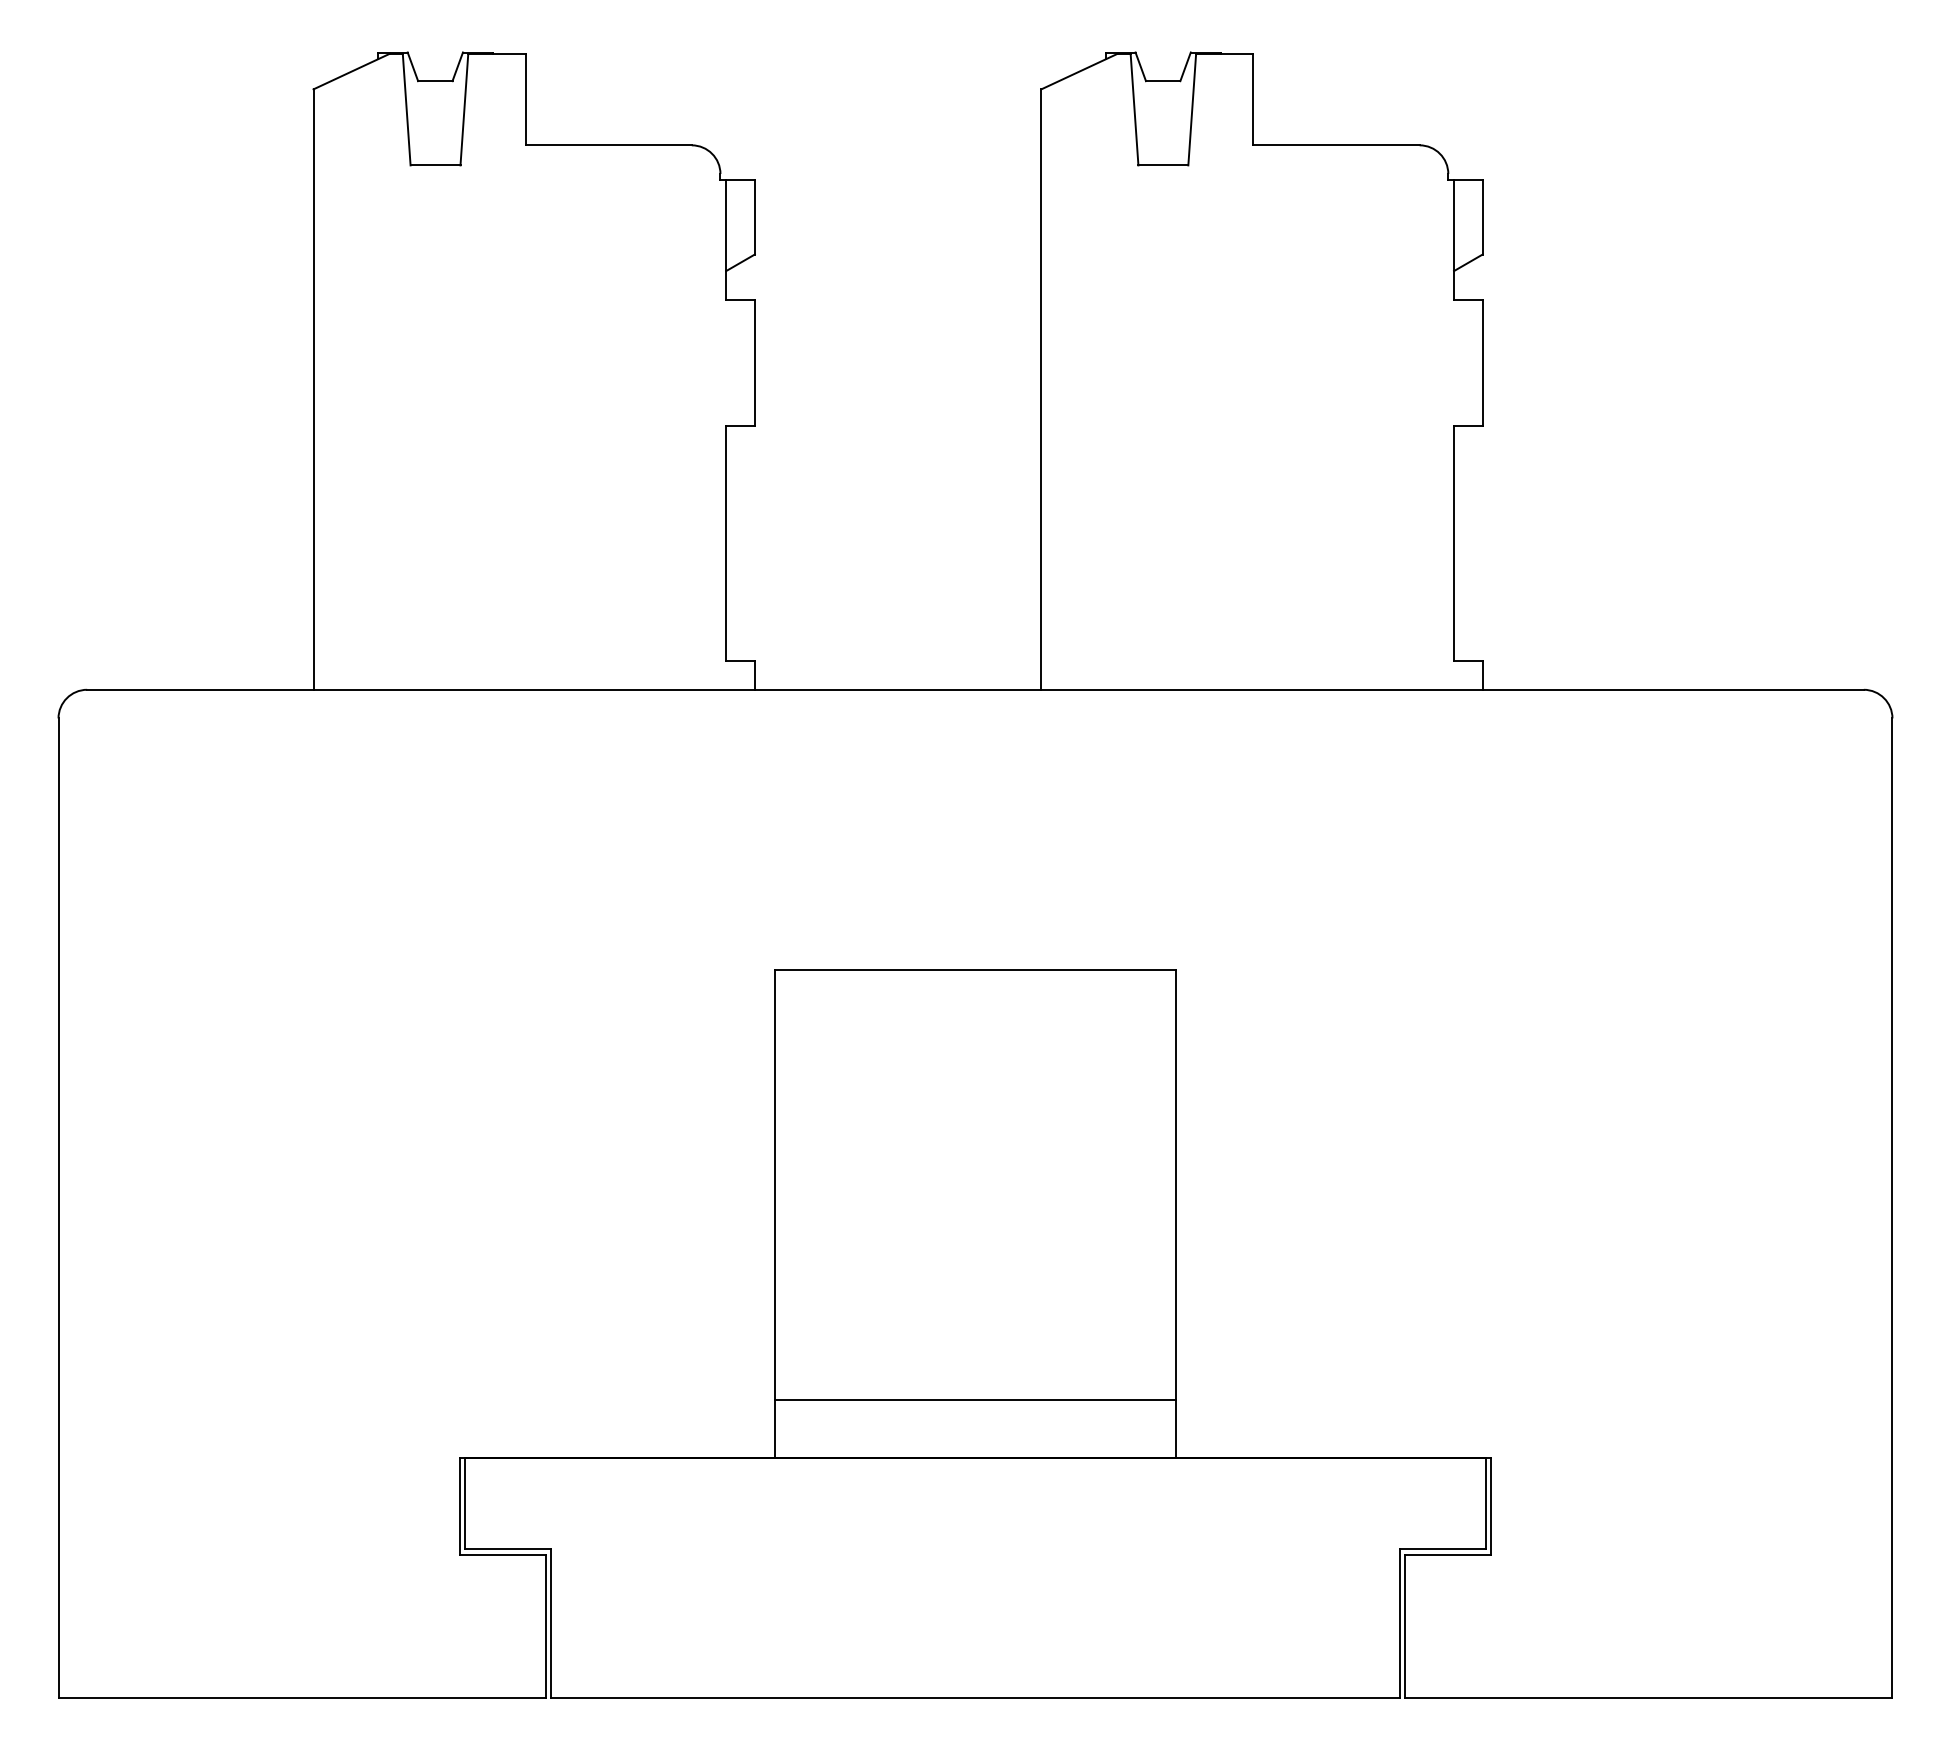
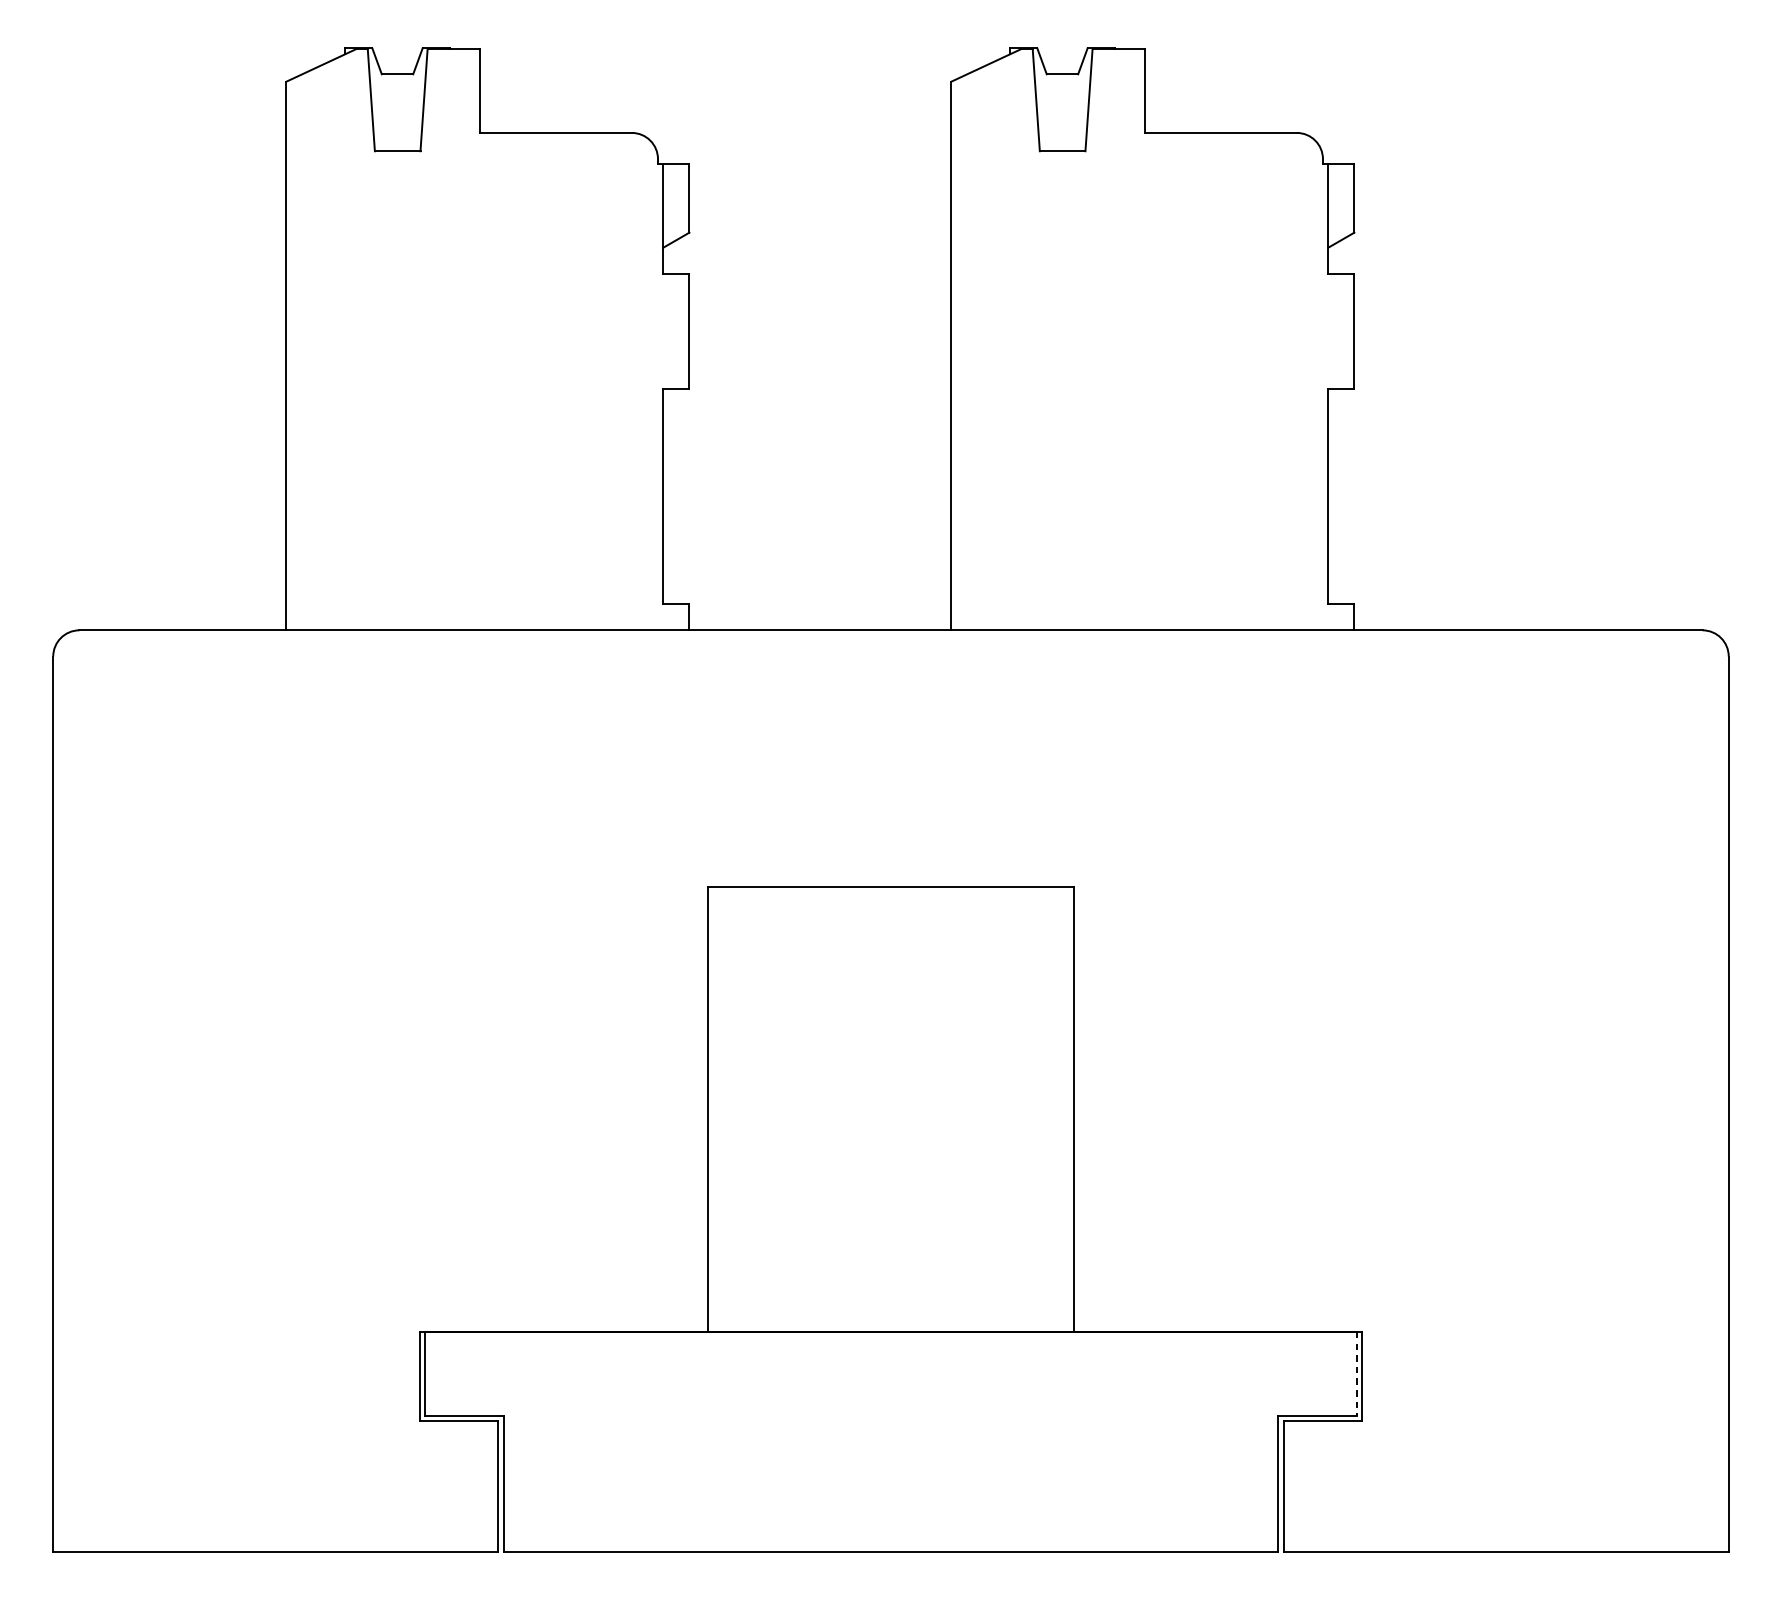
line: (975, 1400) -> (891, 1279), removed
line: (1485, 1503) -> (1356, 1373), solid -> dashed

